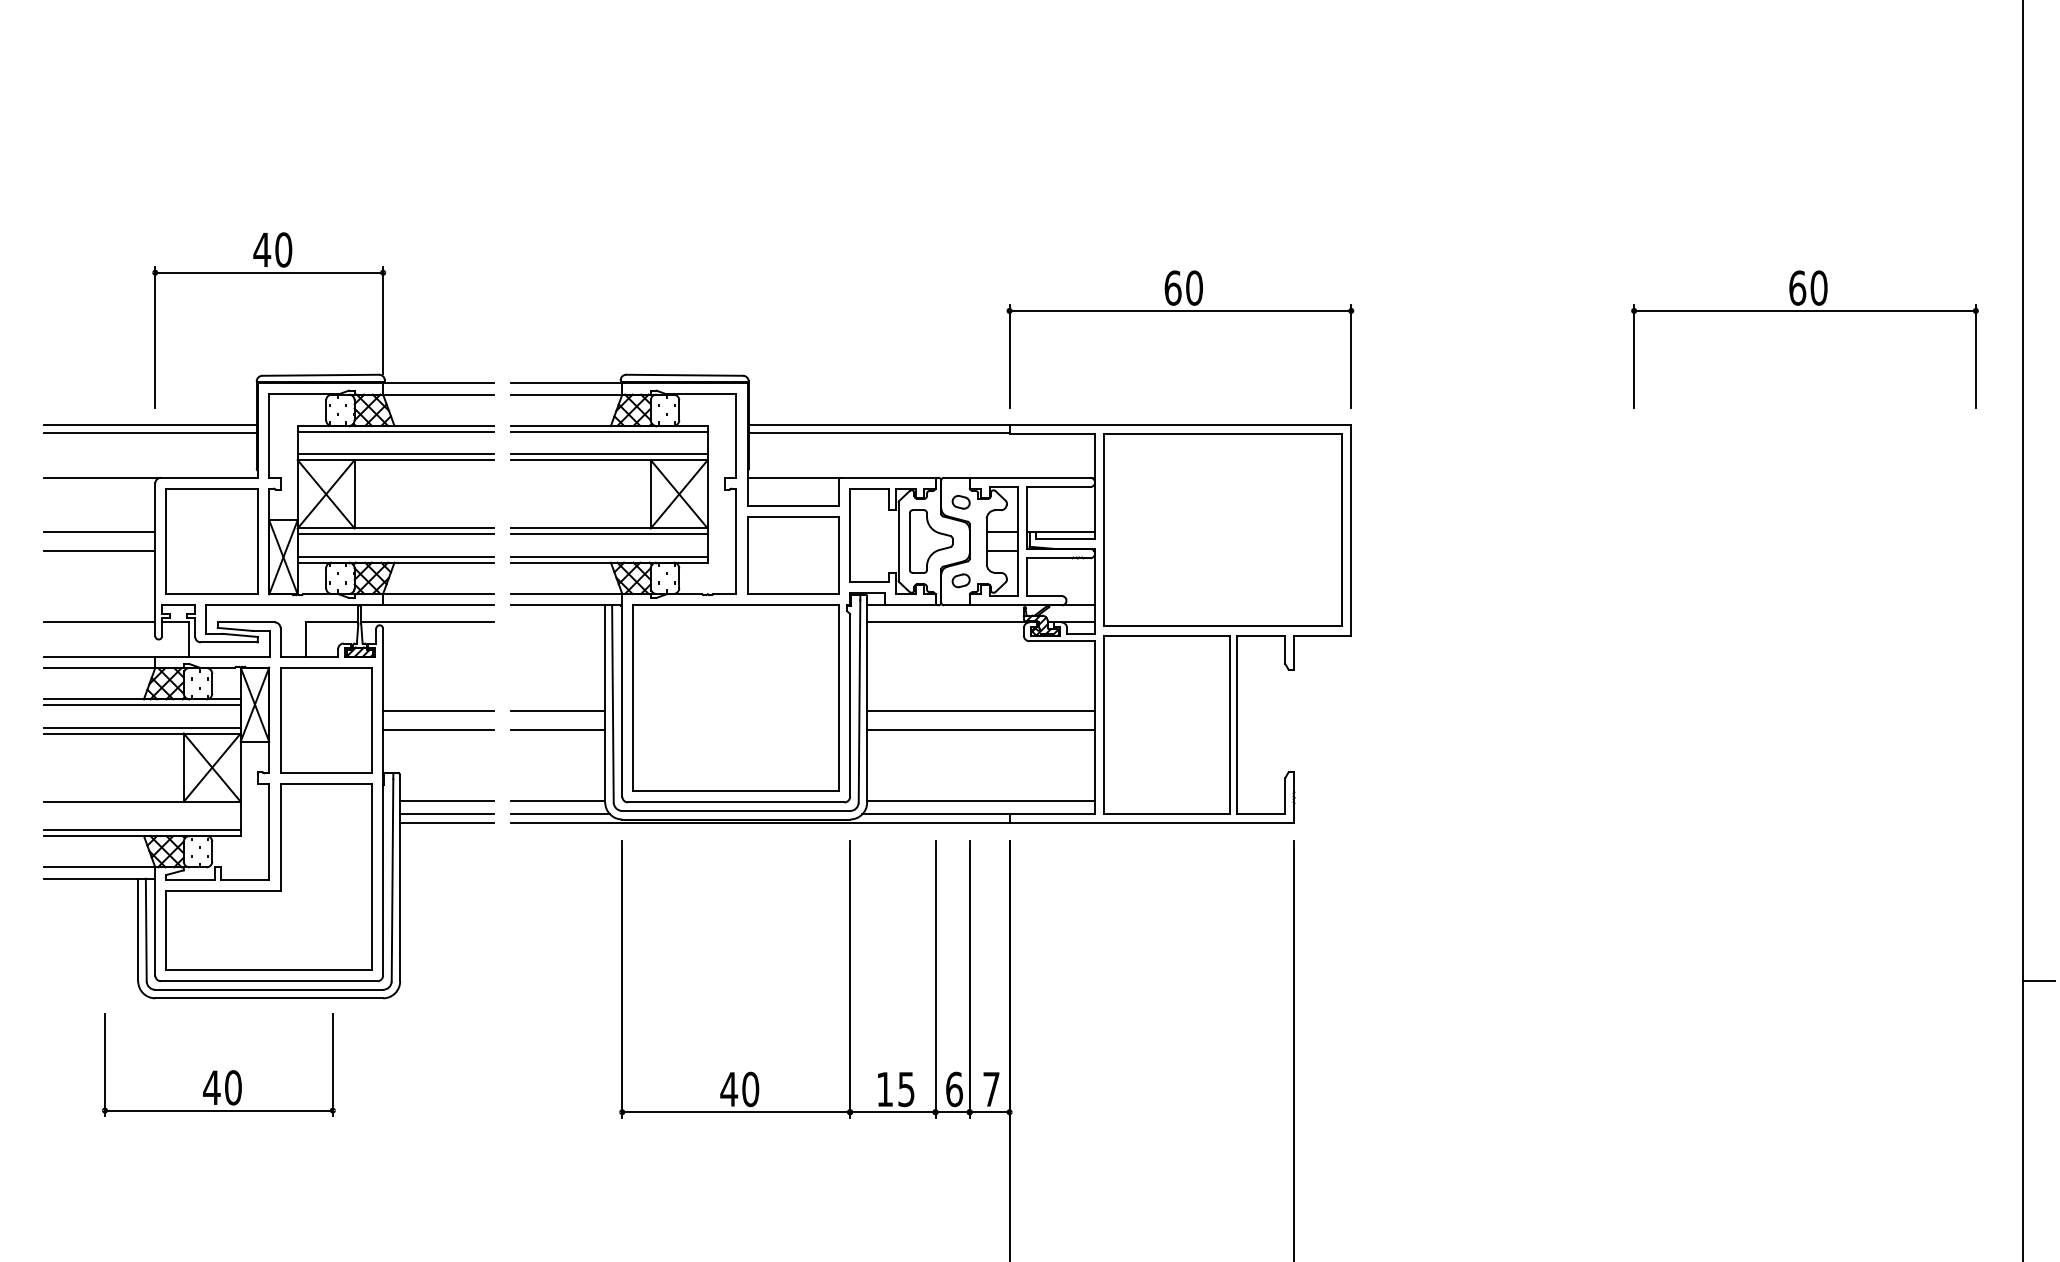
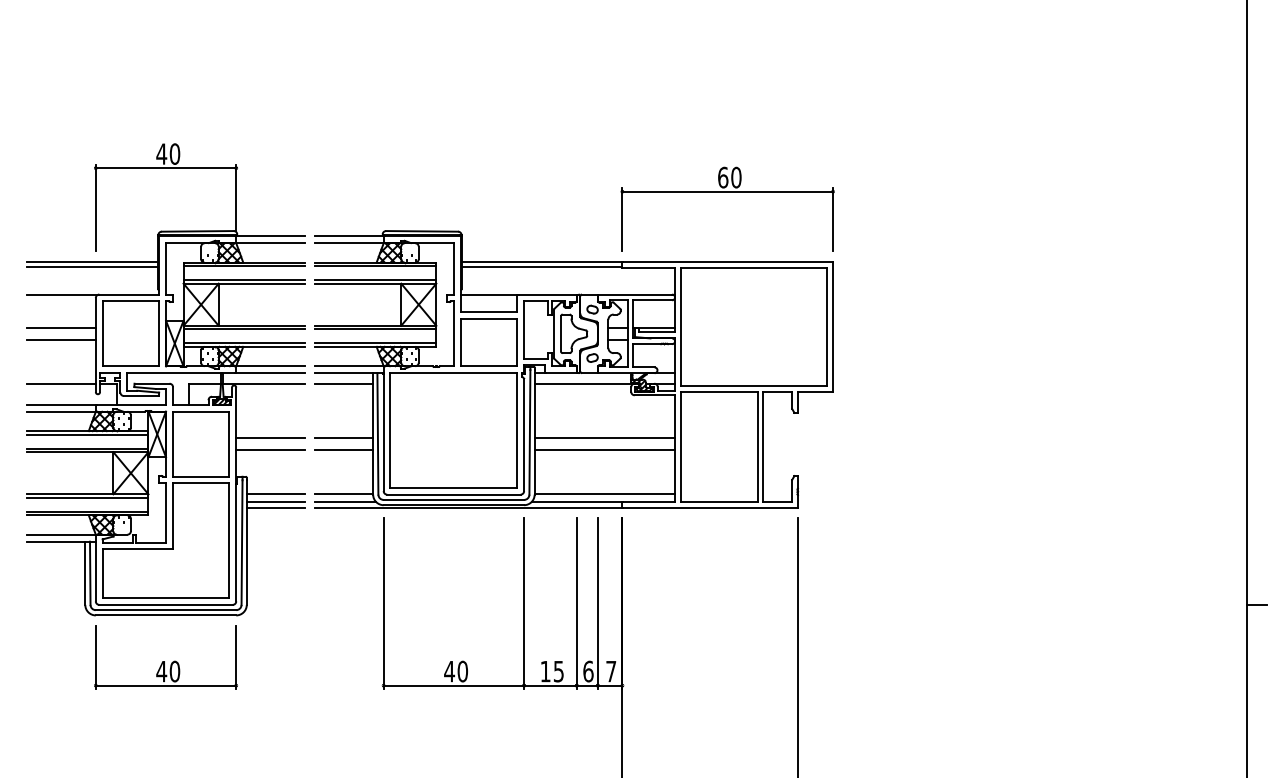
part: (1804, 312) -> (1112, 192), removed
line: (558, 622) -> (344, 383), added
line: (141, 807) -> (87, 497), added
part: (218, 1064) -> (165, 657), moved

